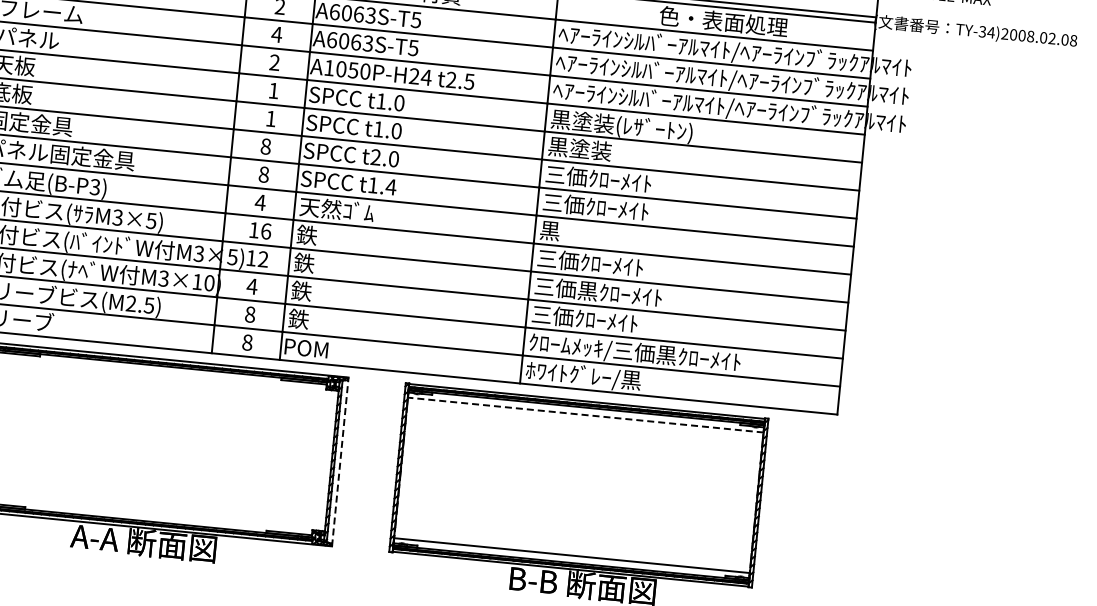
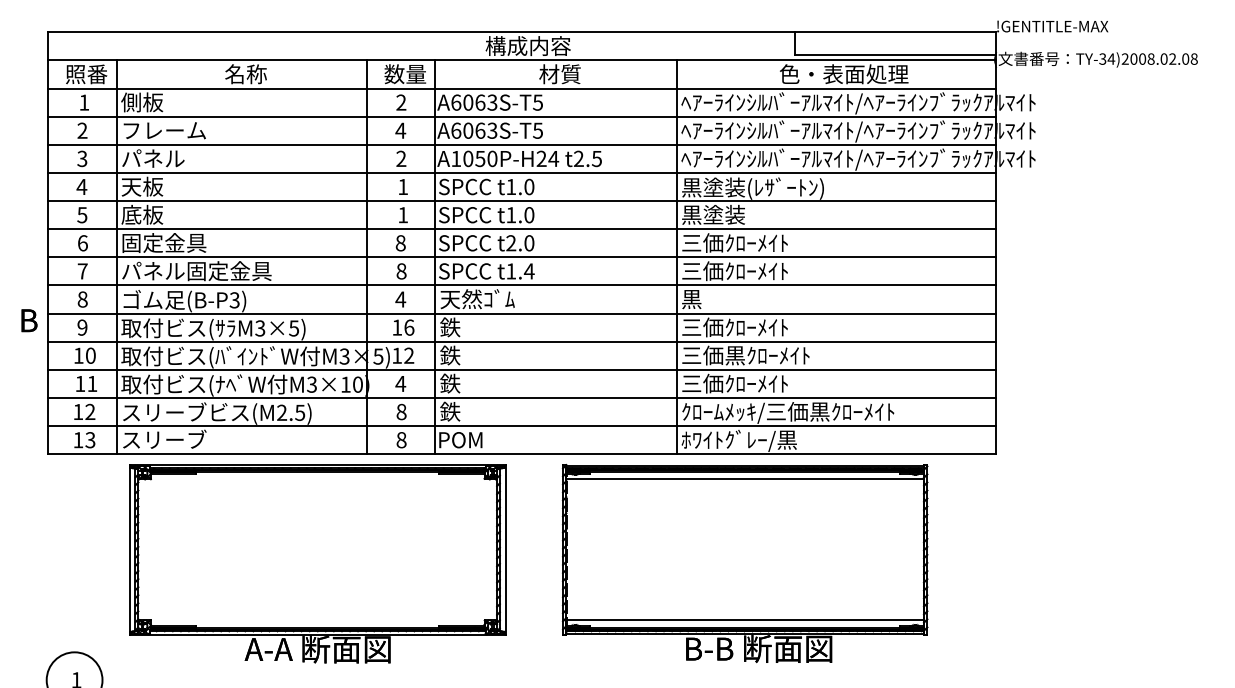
line: (585, 415) -> (745, 479), dashed -> solid
line: (340, 461) -> (505, 549), dashed -> solid

